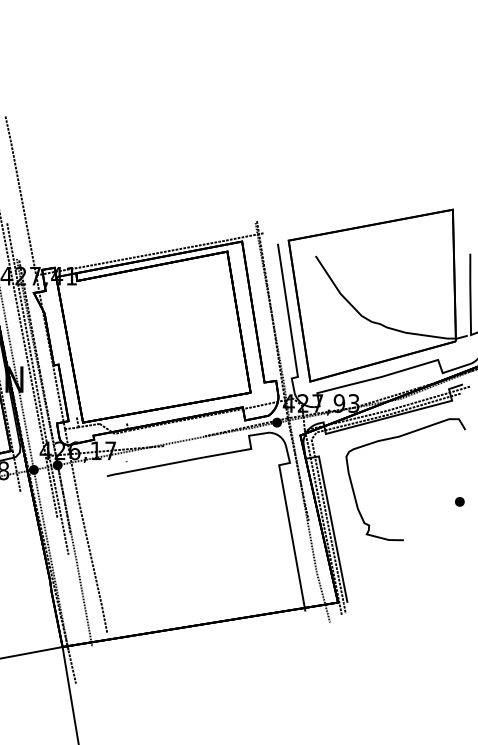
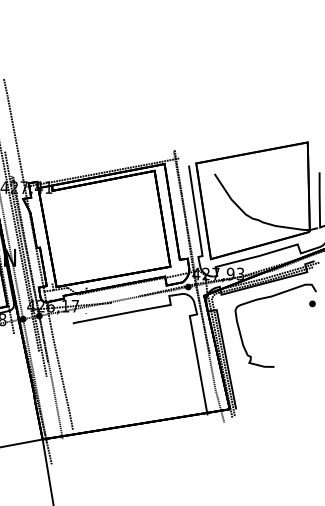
part: (459, 501) -> (312, 303), moved

